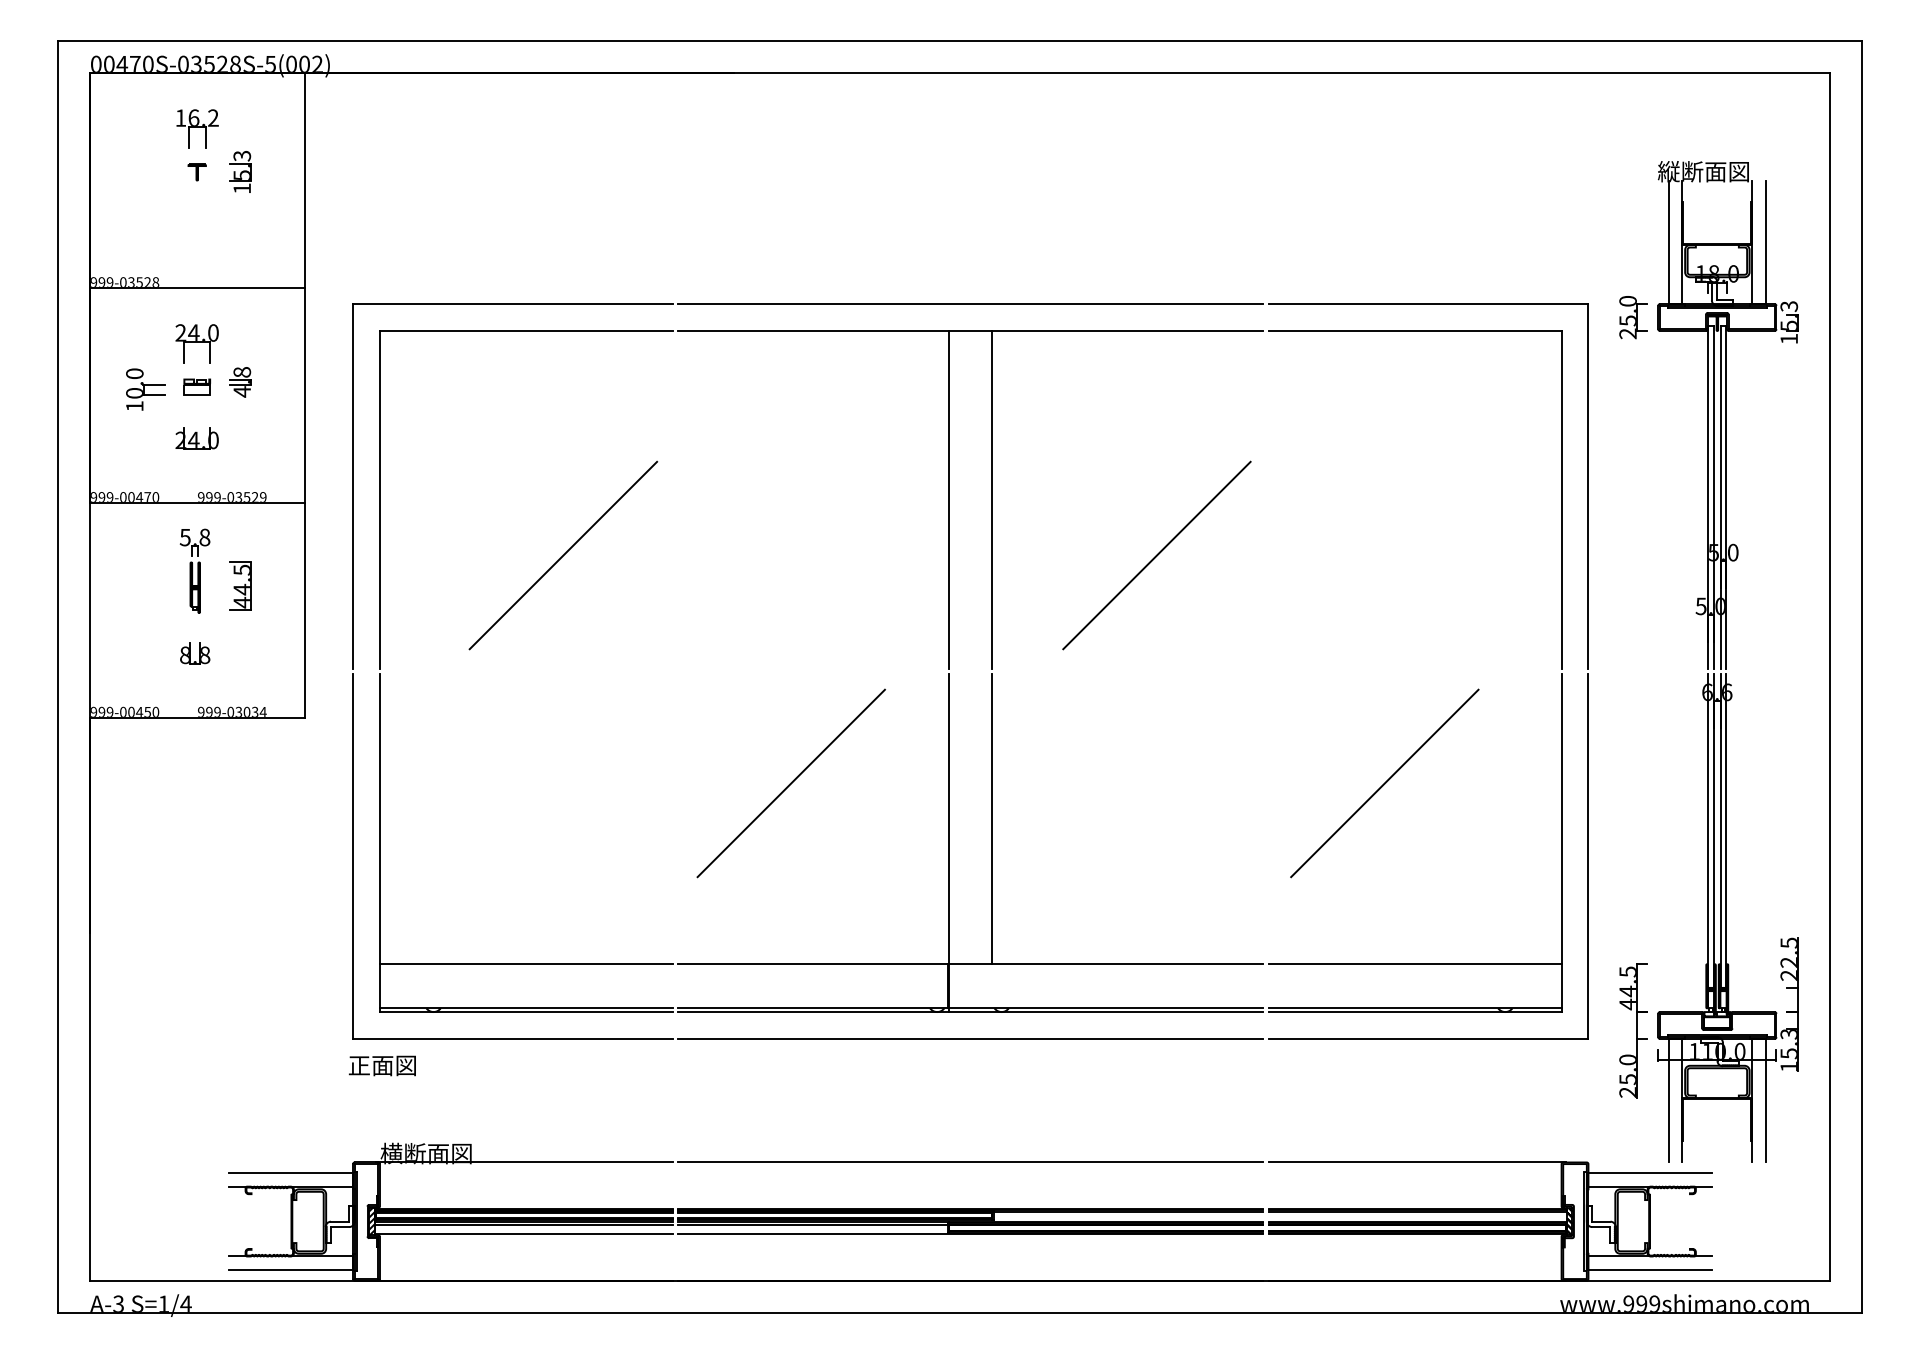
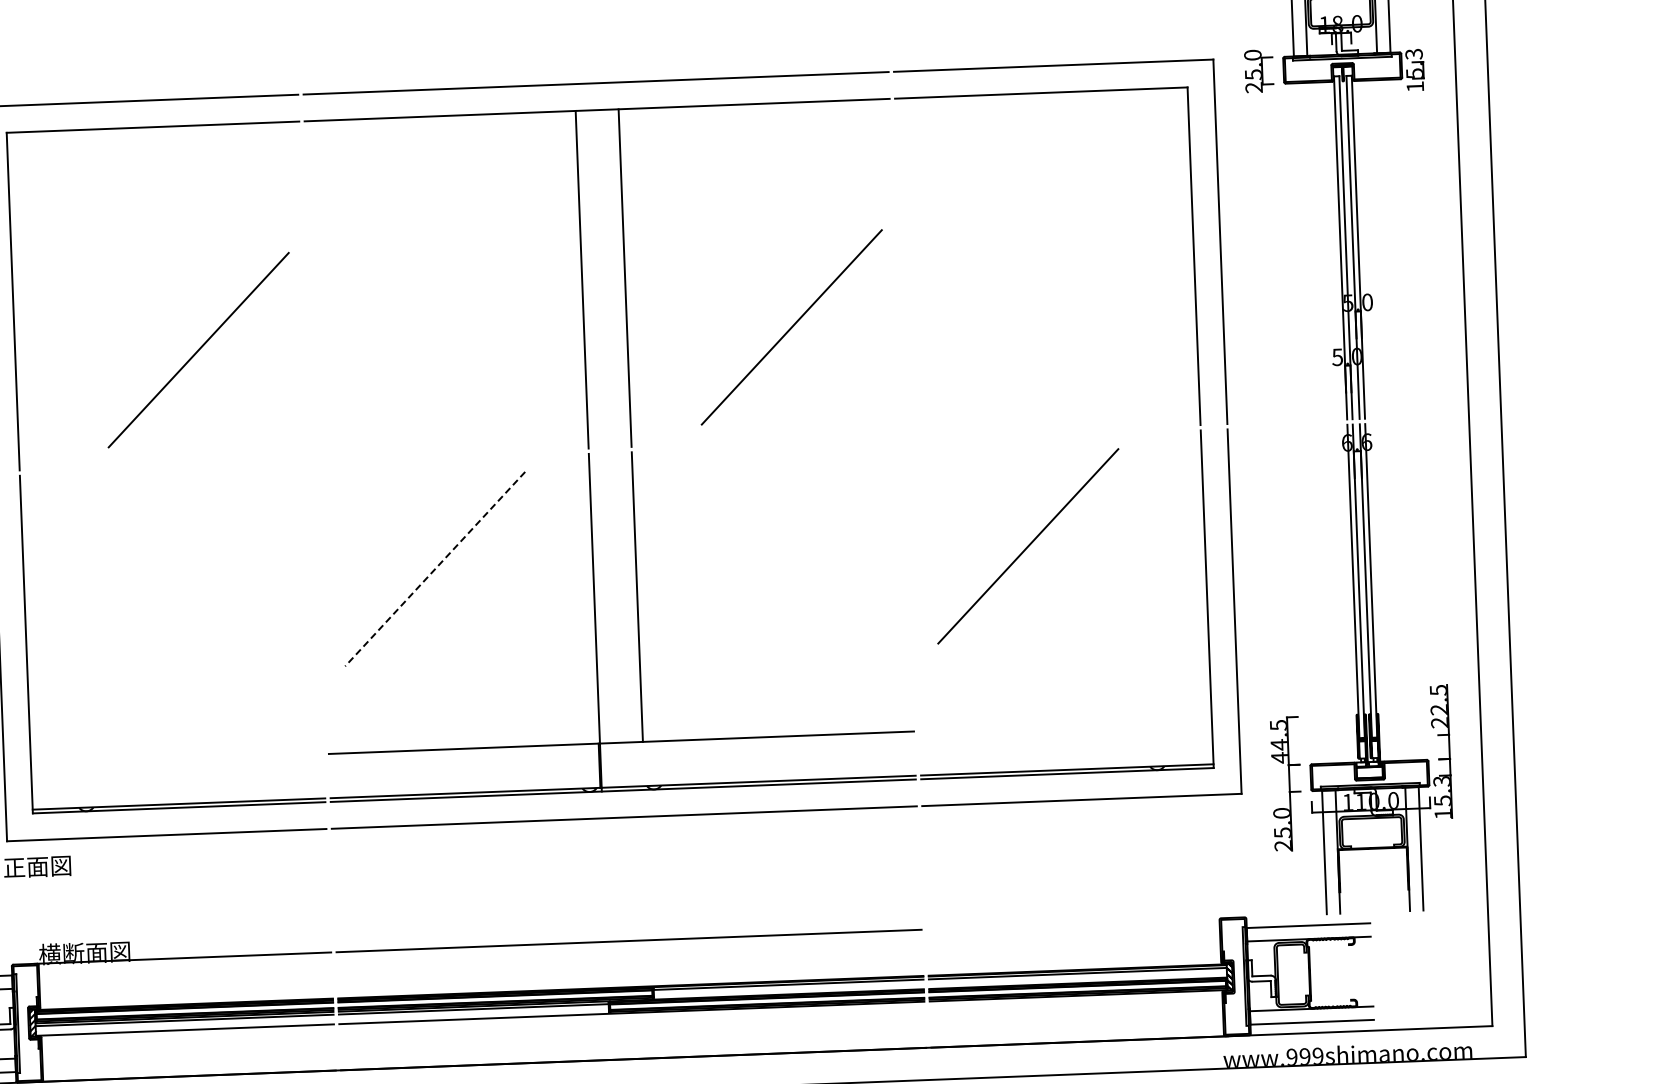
line: (790, 783) -> (434, 569), solid -> dashed
line: (525, 964) -> (176, 760), removed
line: (1414, 964) -> (1064, 726), removed
line: (1416, 1162) -> (1074, 923), removed

